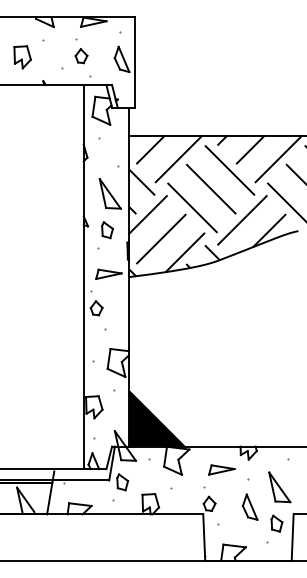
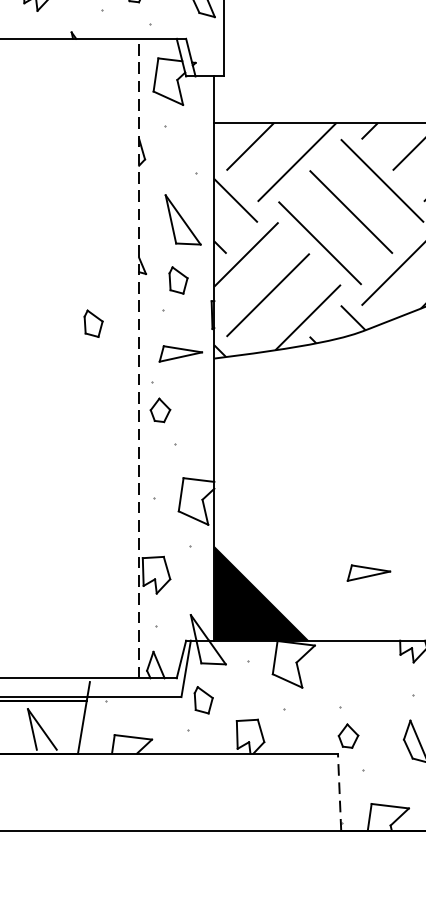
part: (56, 256) -> (93, 324), added
line: (83, 276) -> (138, 357), solid -> dashed
part: (221, 469) -> (368, 572), moved
line: (204, 537) -> (340, 792), solid -> dashed

